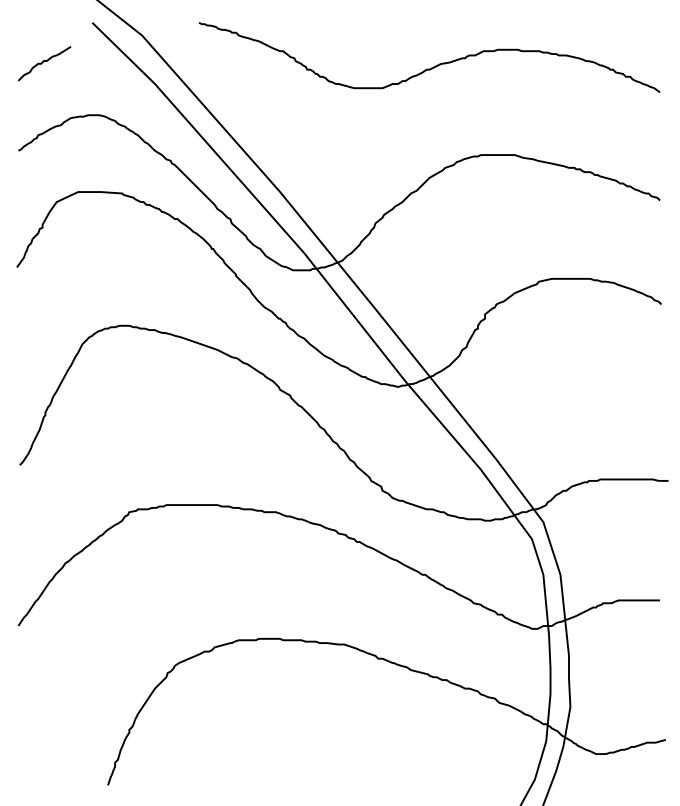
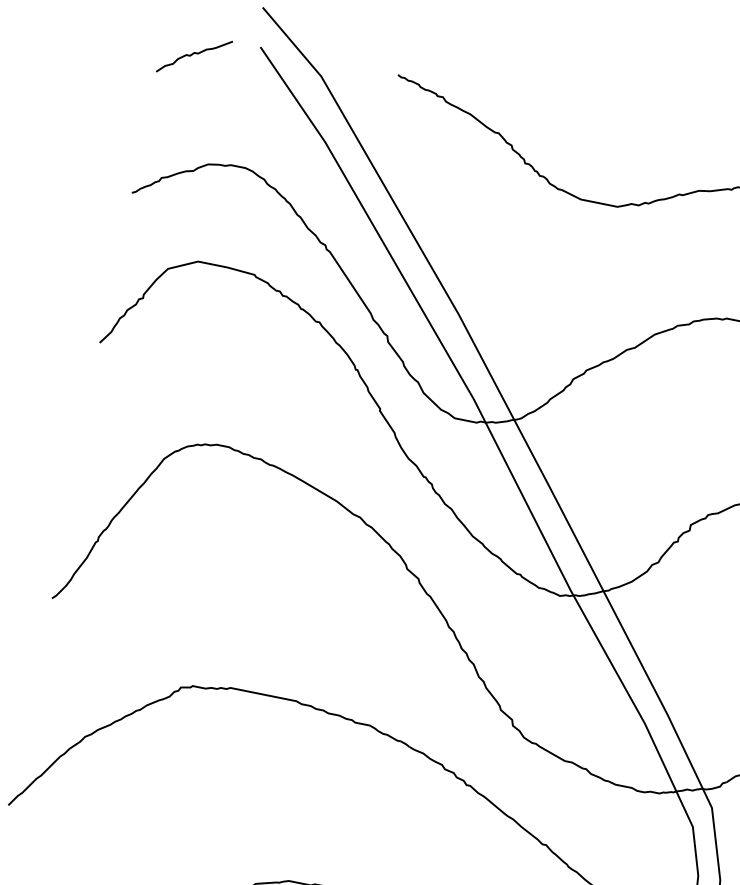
curve: (43, 62) -> (193, 54), moved

